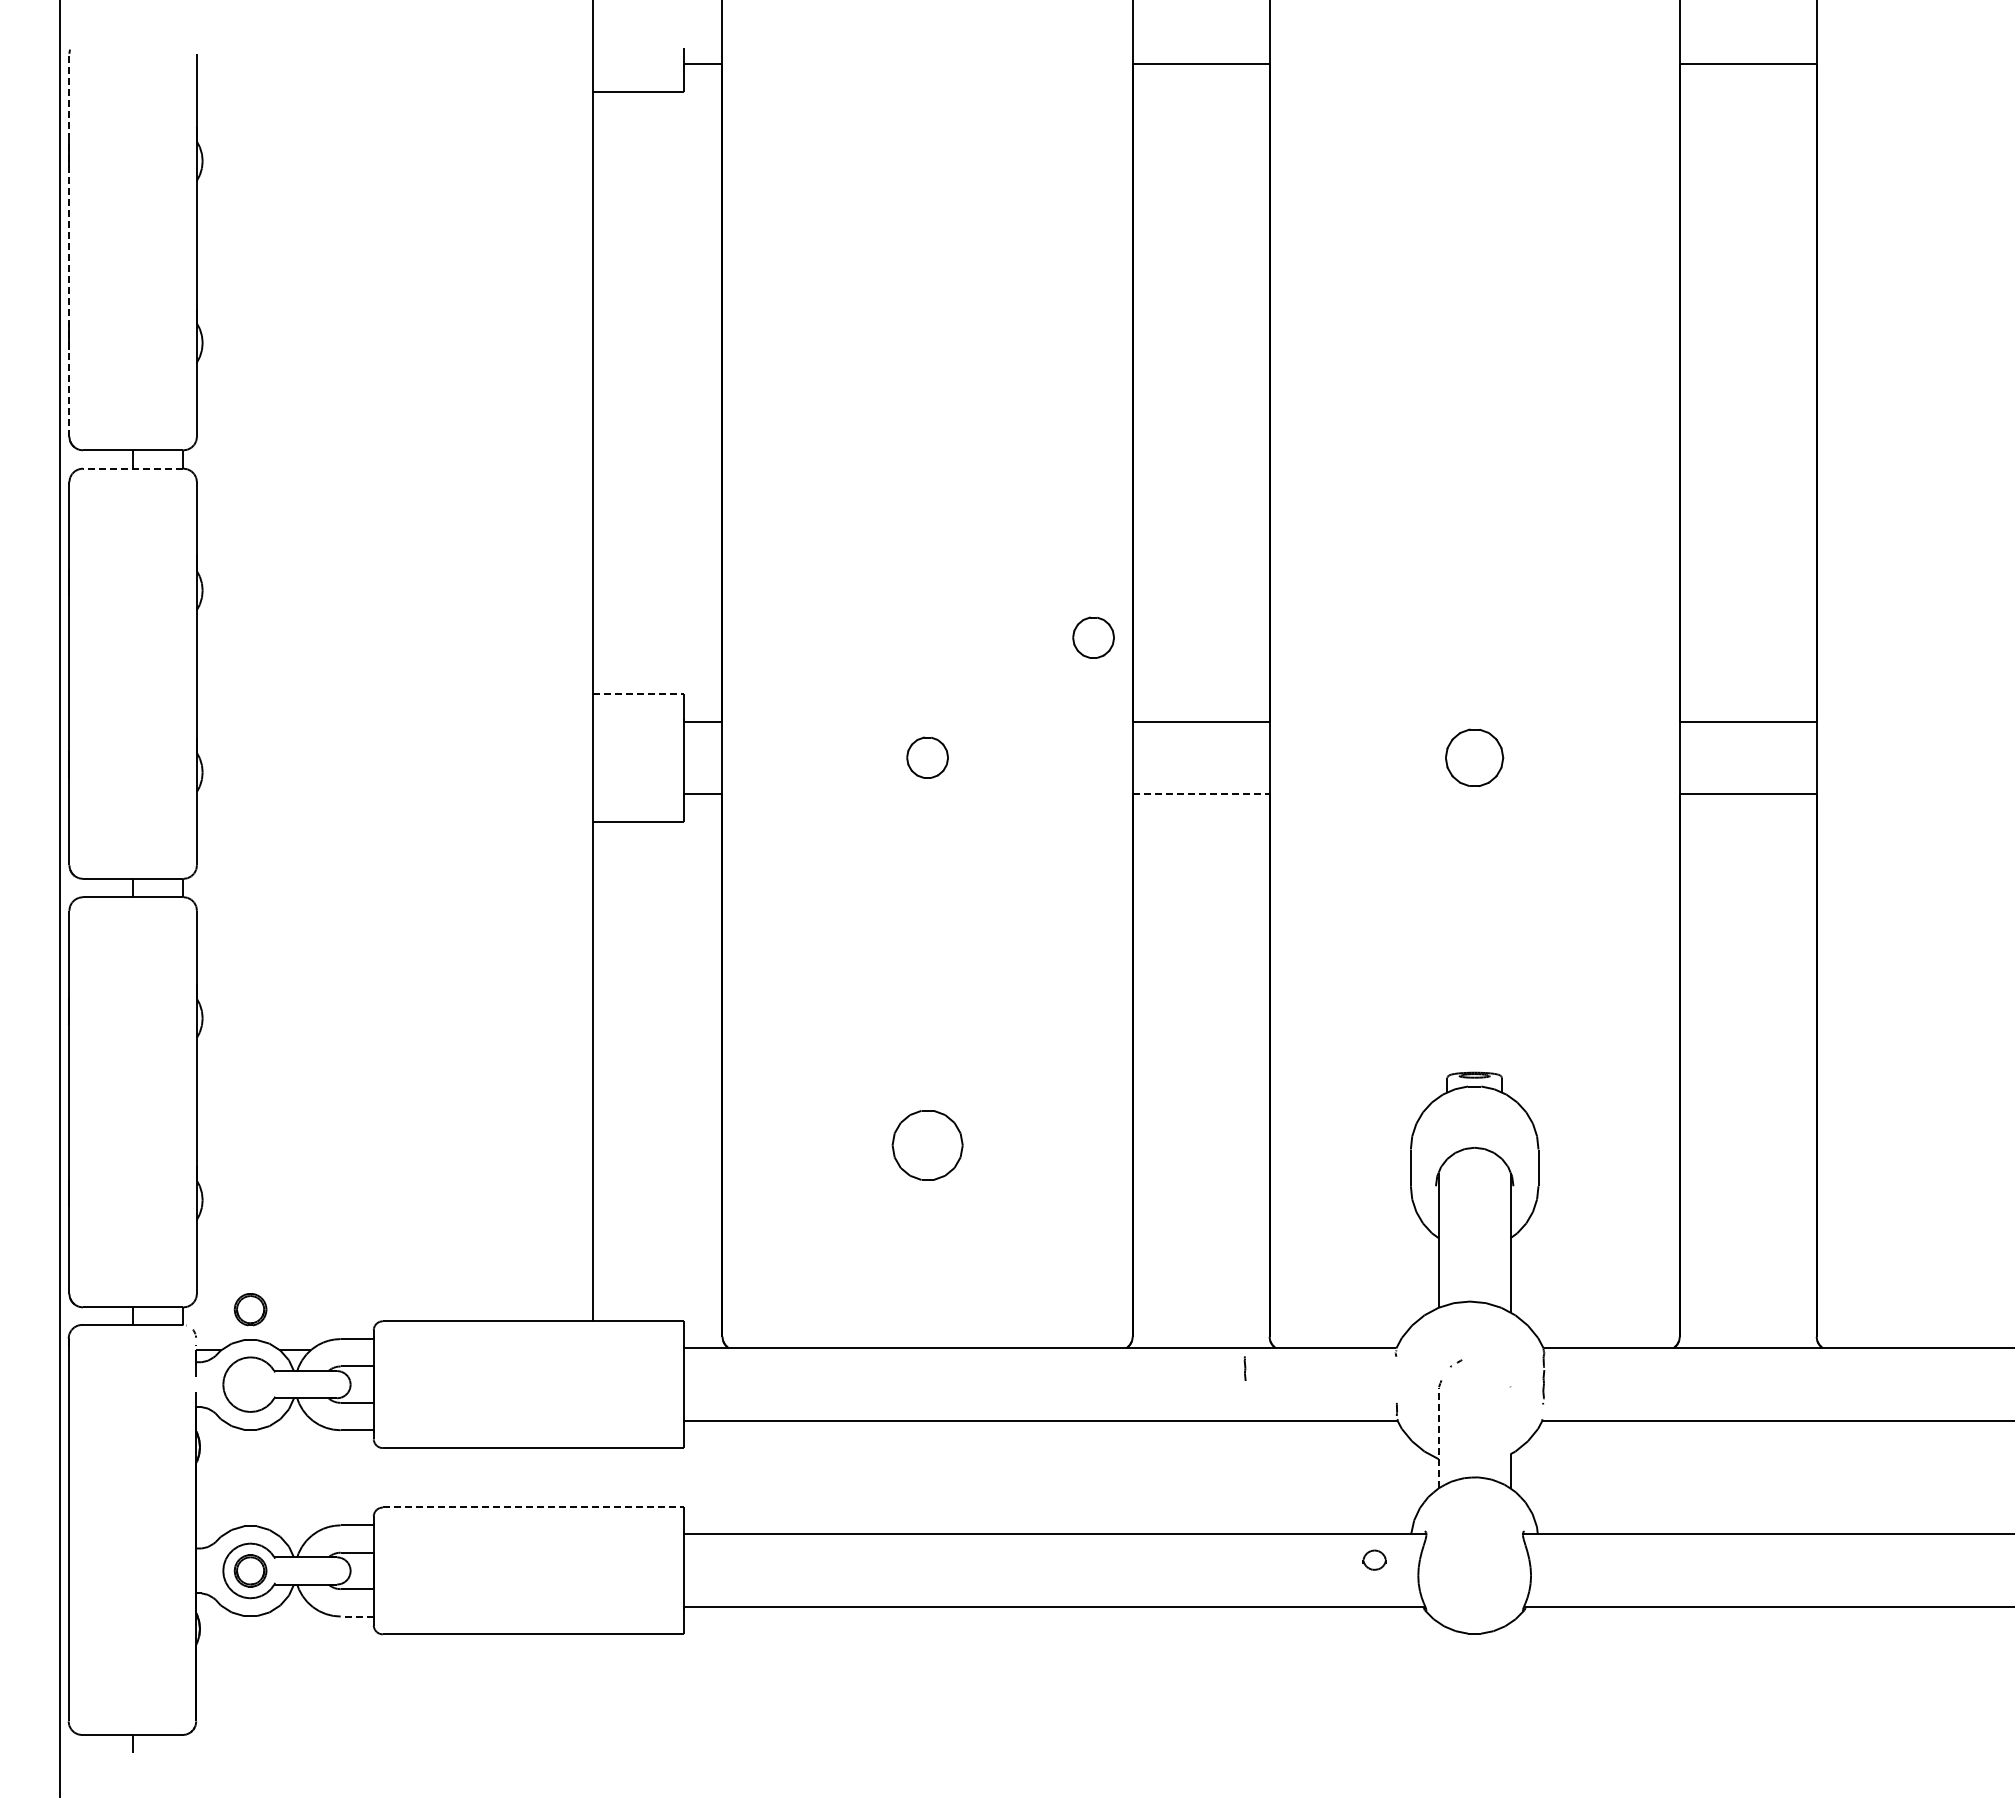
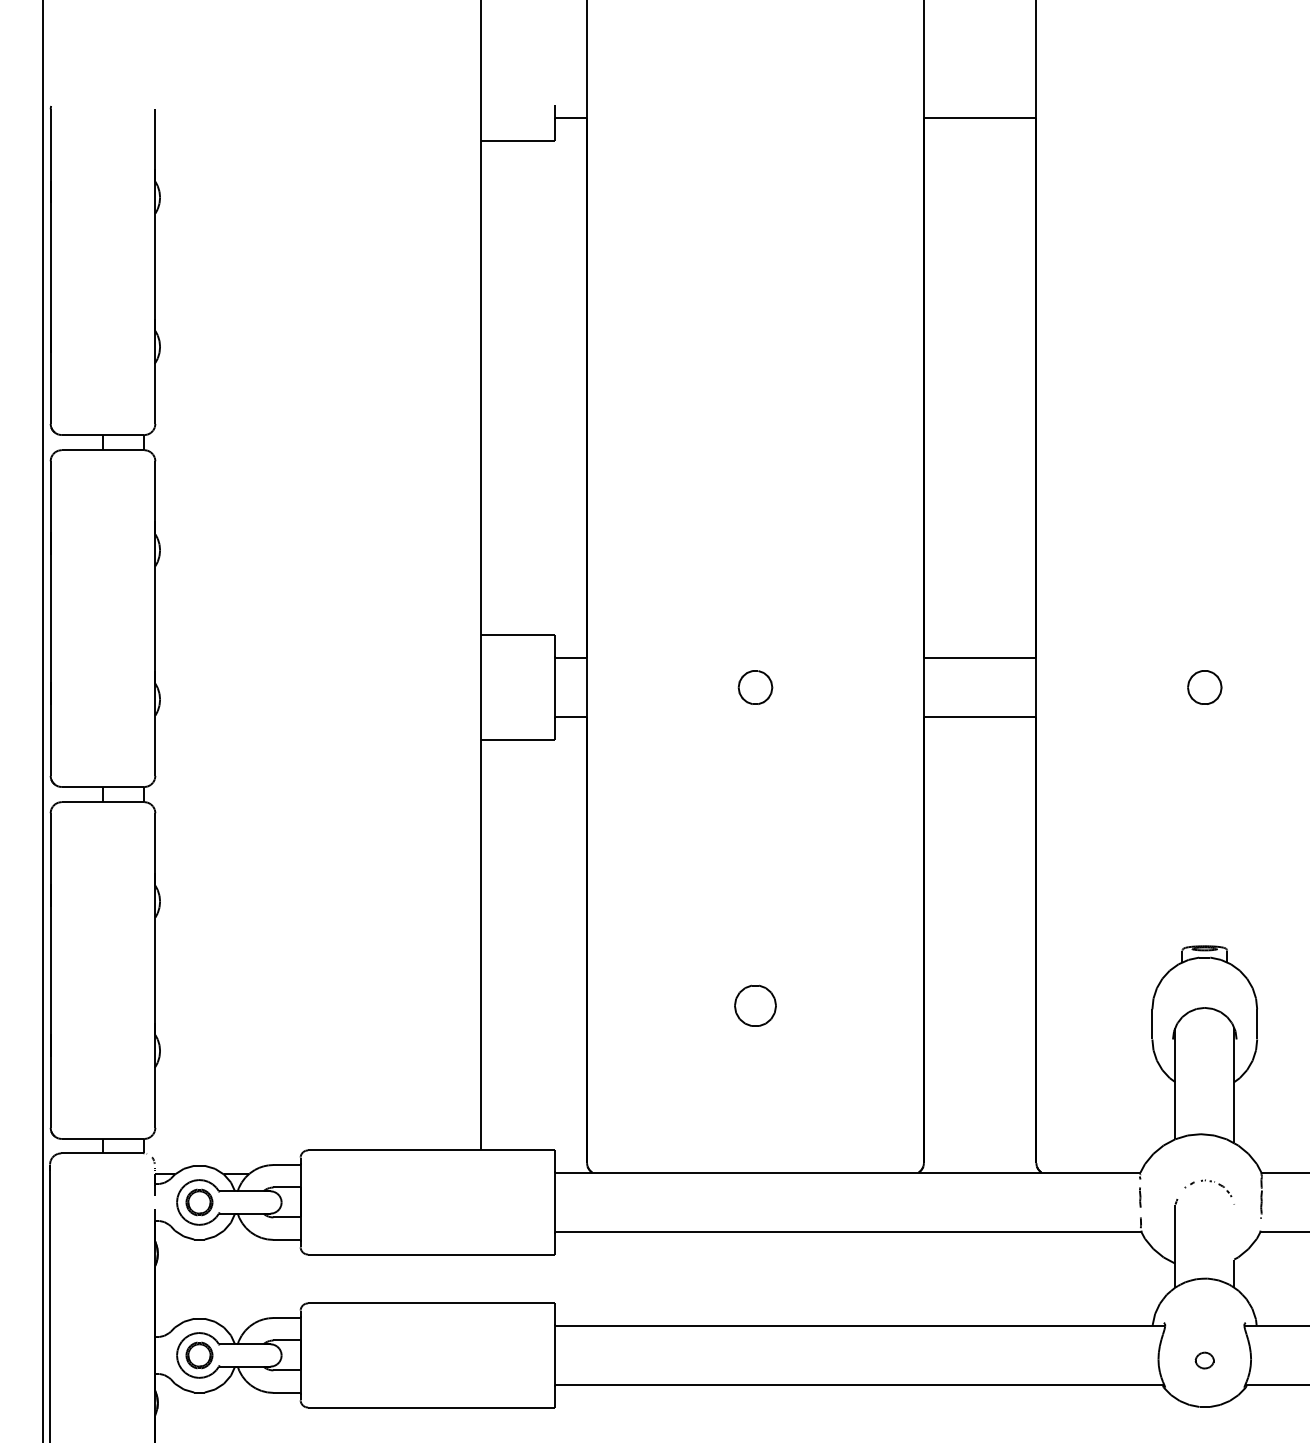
line: (69, 244) -> (50, 266), dashed -> solid
line: (132, 468) -> (102, 450), dashed -> solid
part: (1093, 637) -> (891, 588), removed
line: (638, 693) -> (518, 634), dashed -> solid
part: (1474, 757) -> (1204, 687), size x0.71
line: (1201, 793) -> (980, 716), dashed -> solid
part: (927, 1144) -> (755, 1005), size x0.71
part: (250, 1309) -> (199, 1202), moved
part: (1488, 1367) -> (1216, 1188), added
line: (1244, 1368) -> (1139, 1197), moved
line: (1438, 1437) -> (1175, 1245), dashed -> solid
line: (533, 1507) -> (431, 1303), dashed -> solid
part: (1374, 1559) -> (1204, 1360), moved
line: (357, 1616) -> (287, 1392), dashed -> solid

